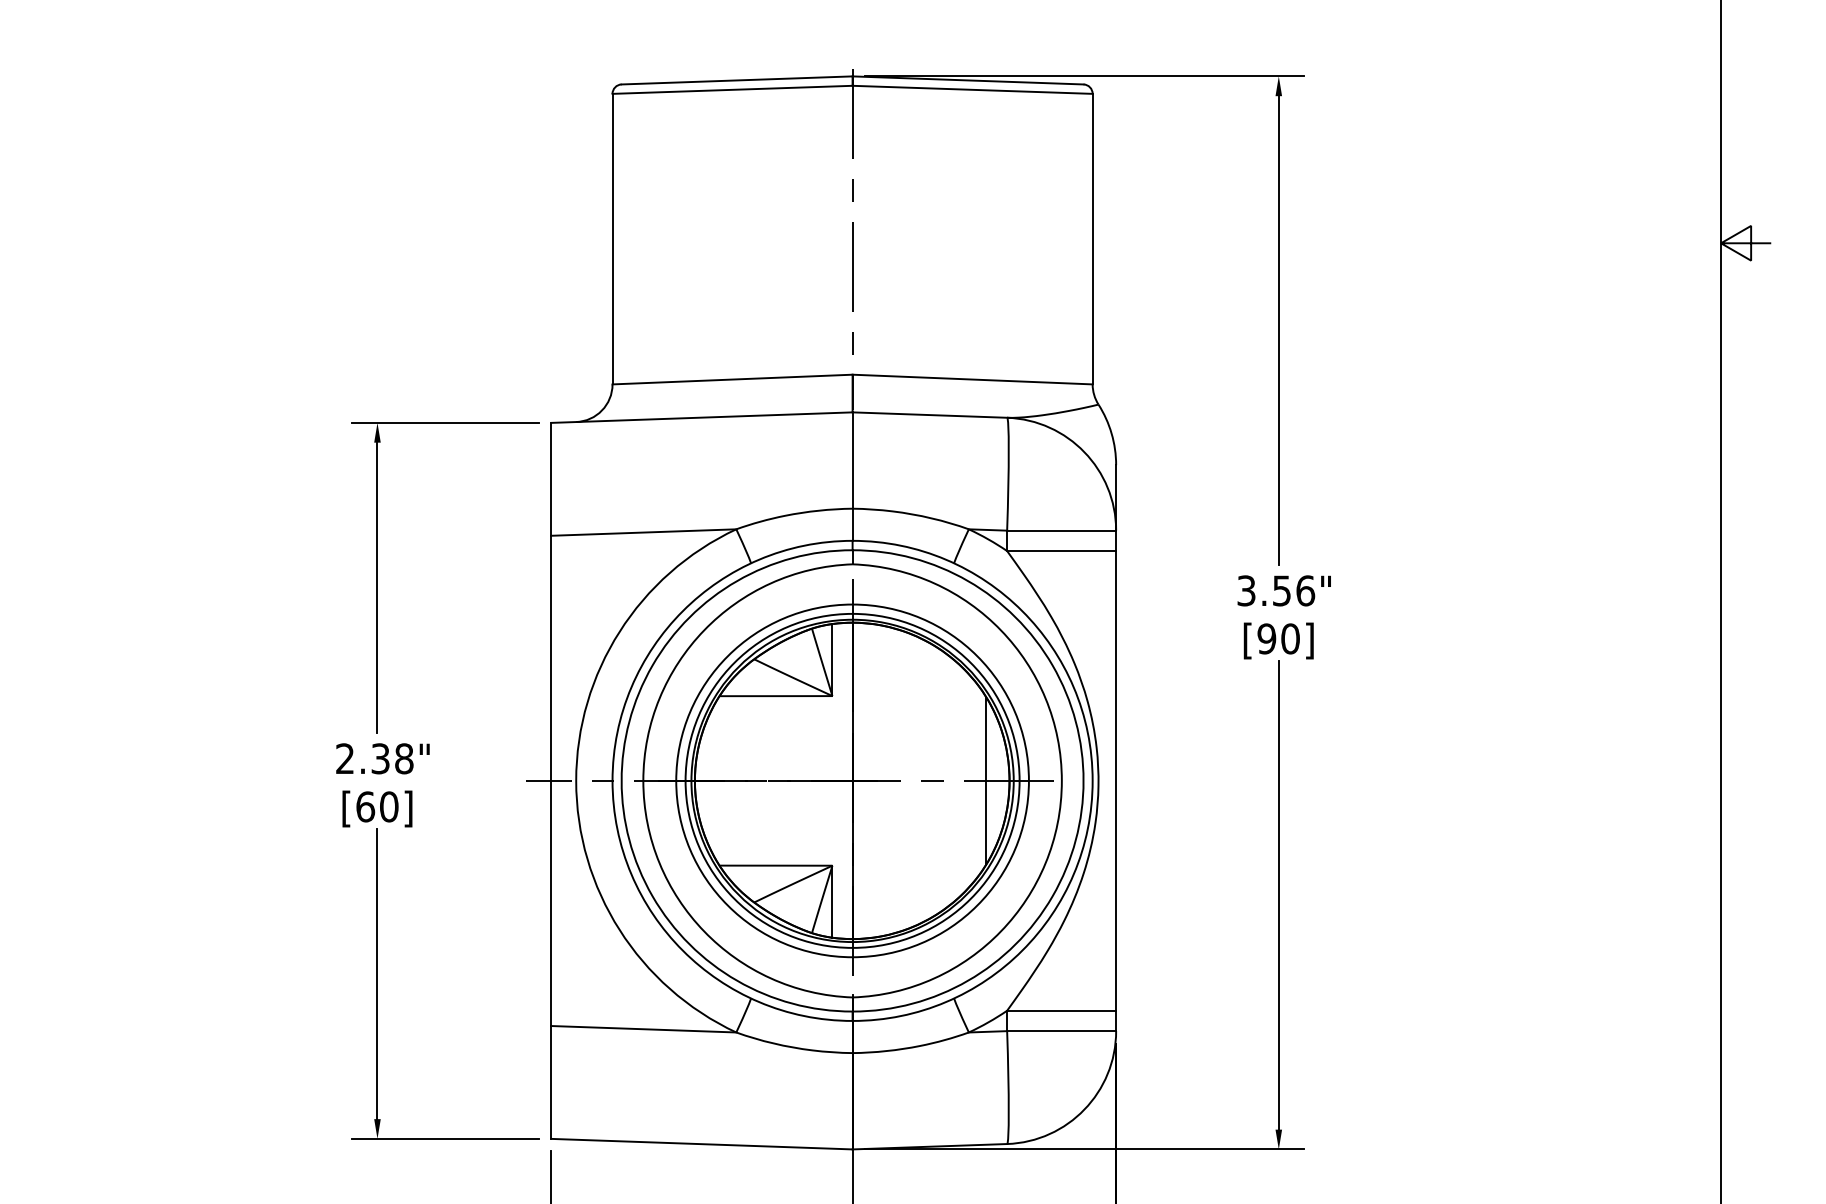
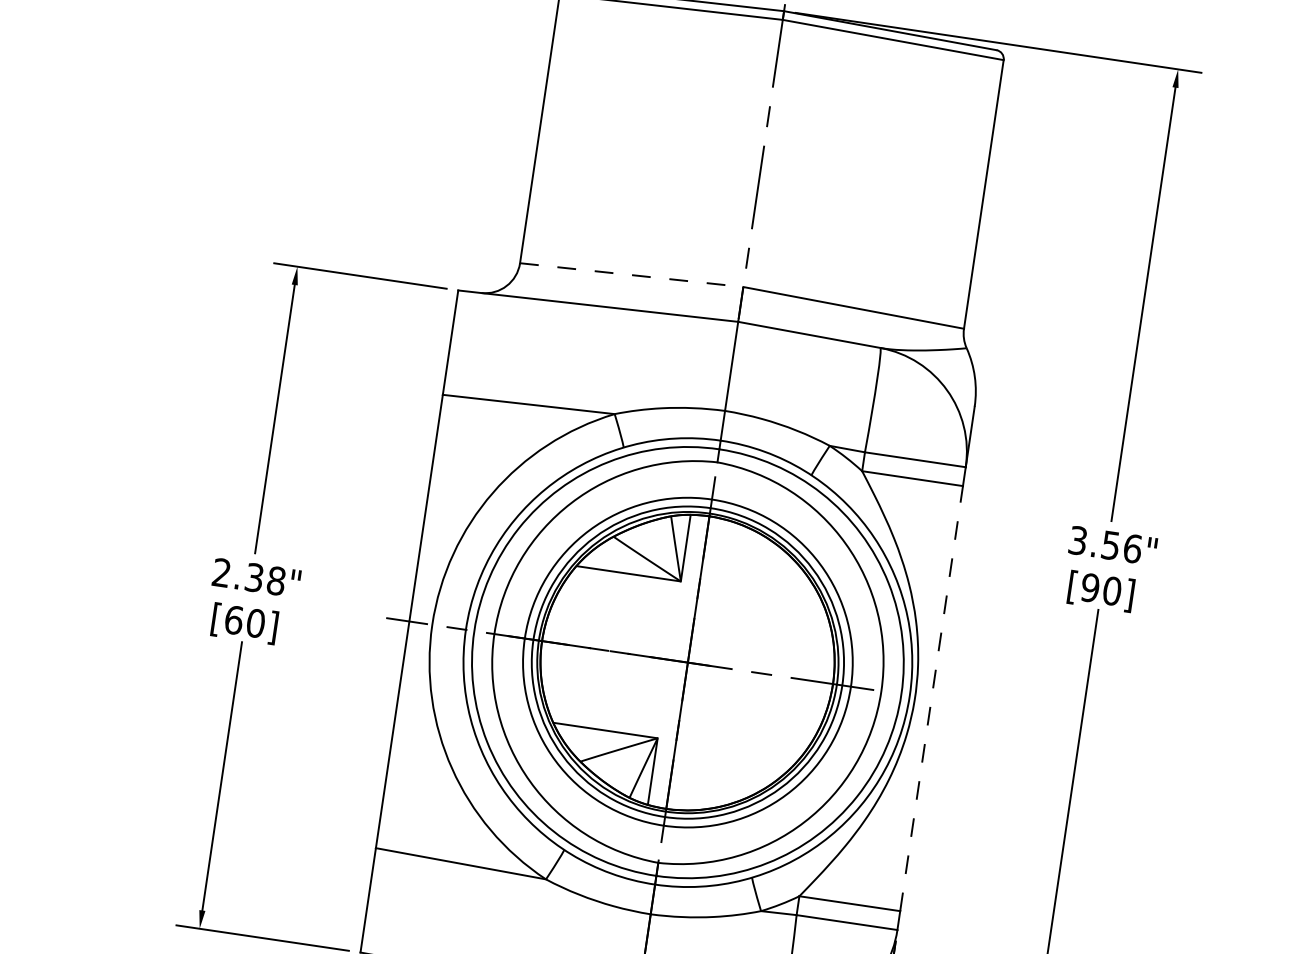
line: (733, 379) -> (632, 275), solid -> dashed
line: (986, 780) -> (811, 680), removed
line: (1116, 780) -> (931, 698), solid -> dashed

